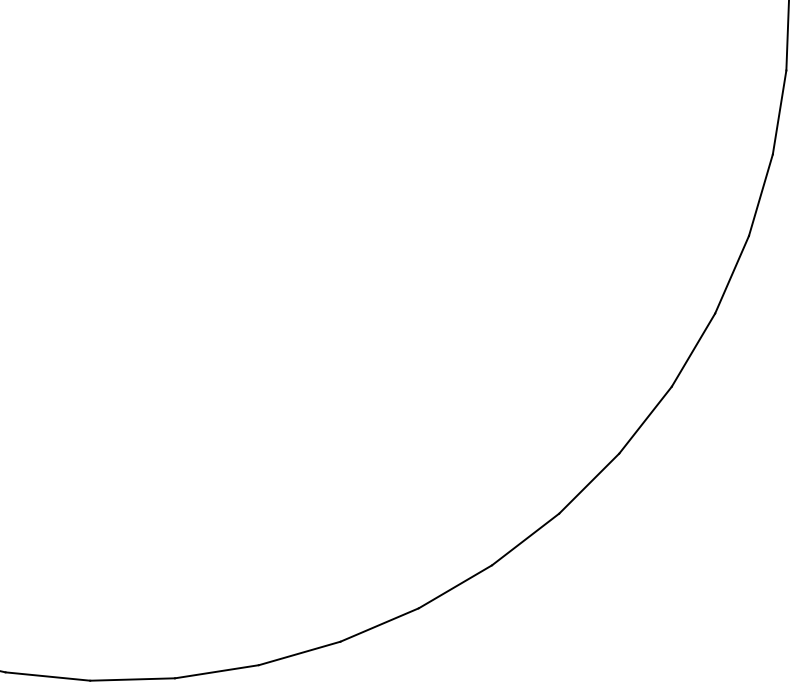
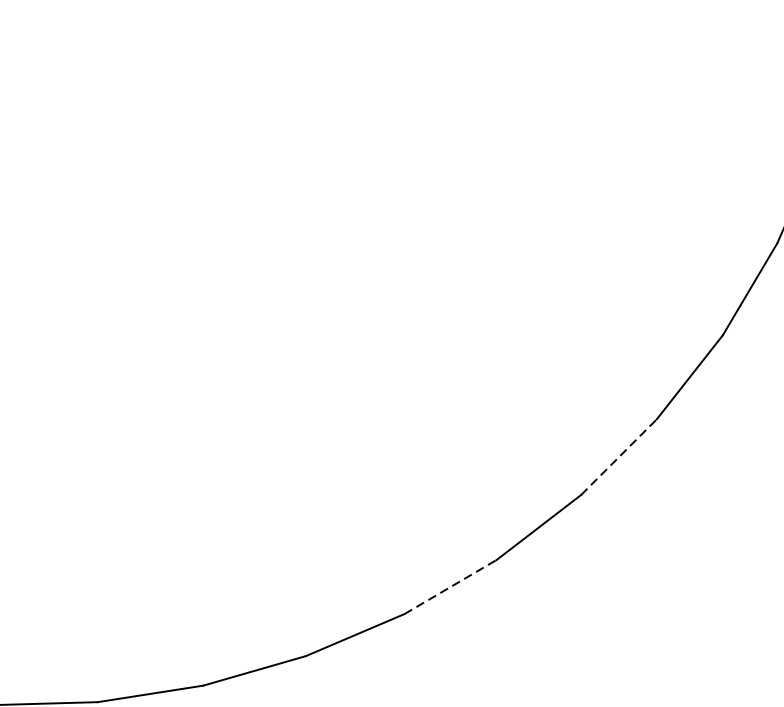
line: (589, 483) -> (619, 457), solid -> dashed
line: (455, 586) -> (450, 586), solid -> dashed

